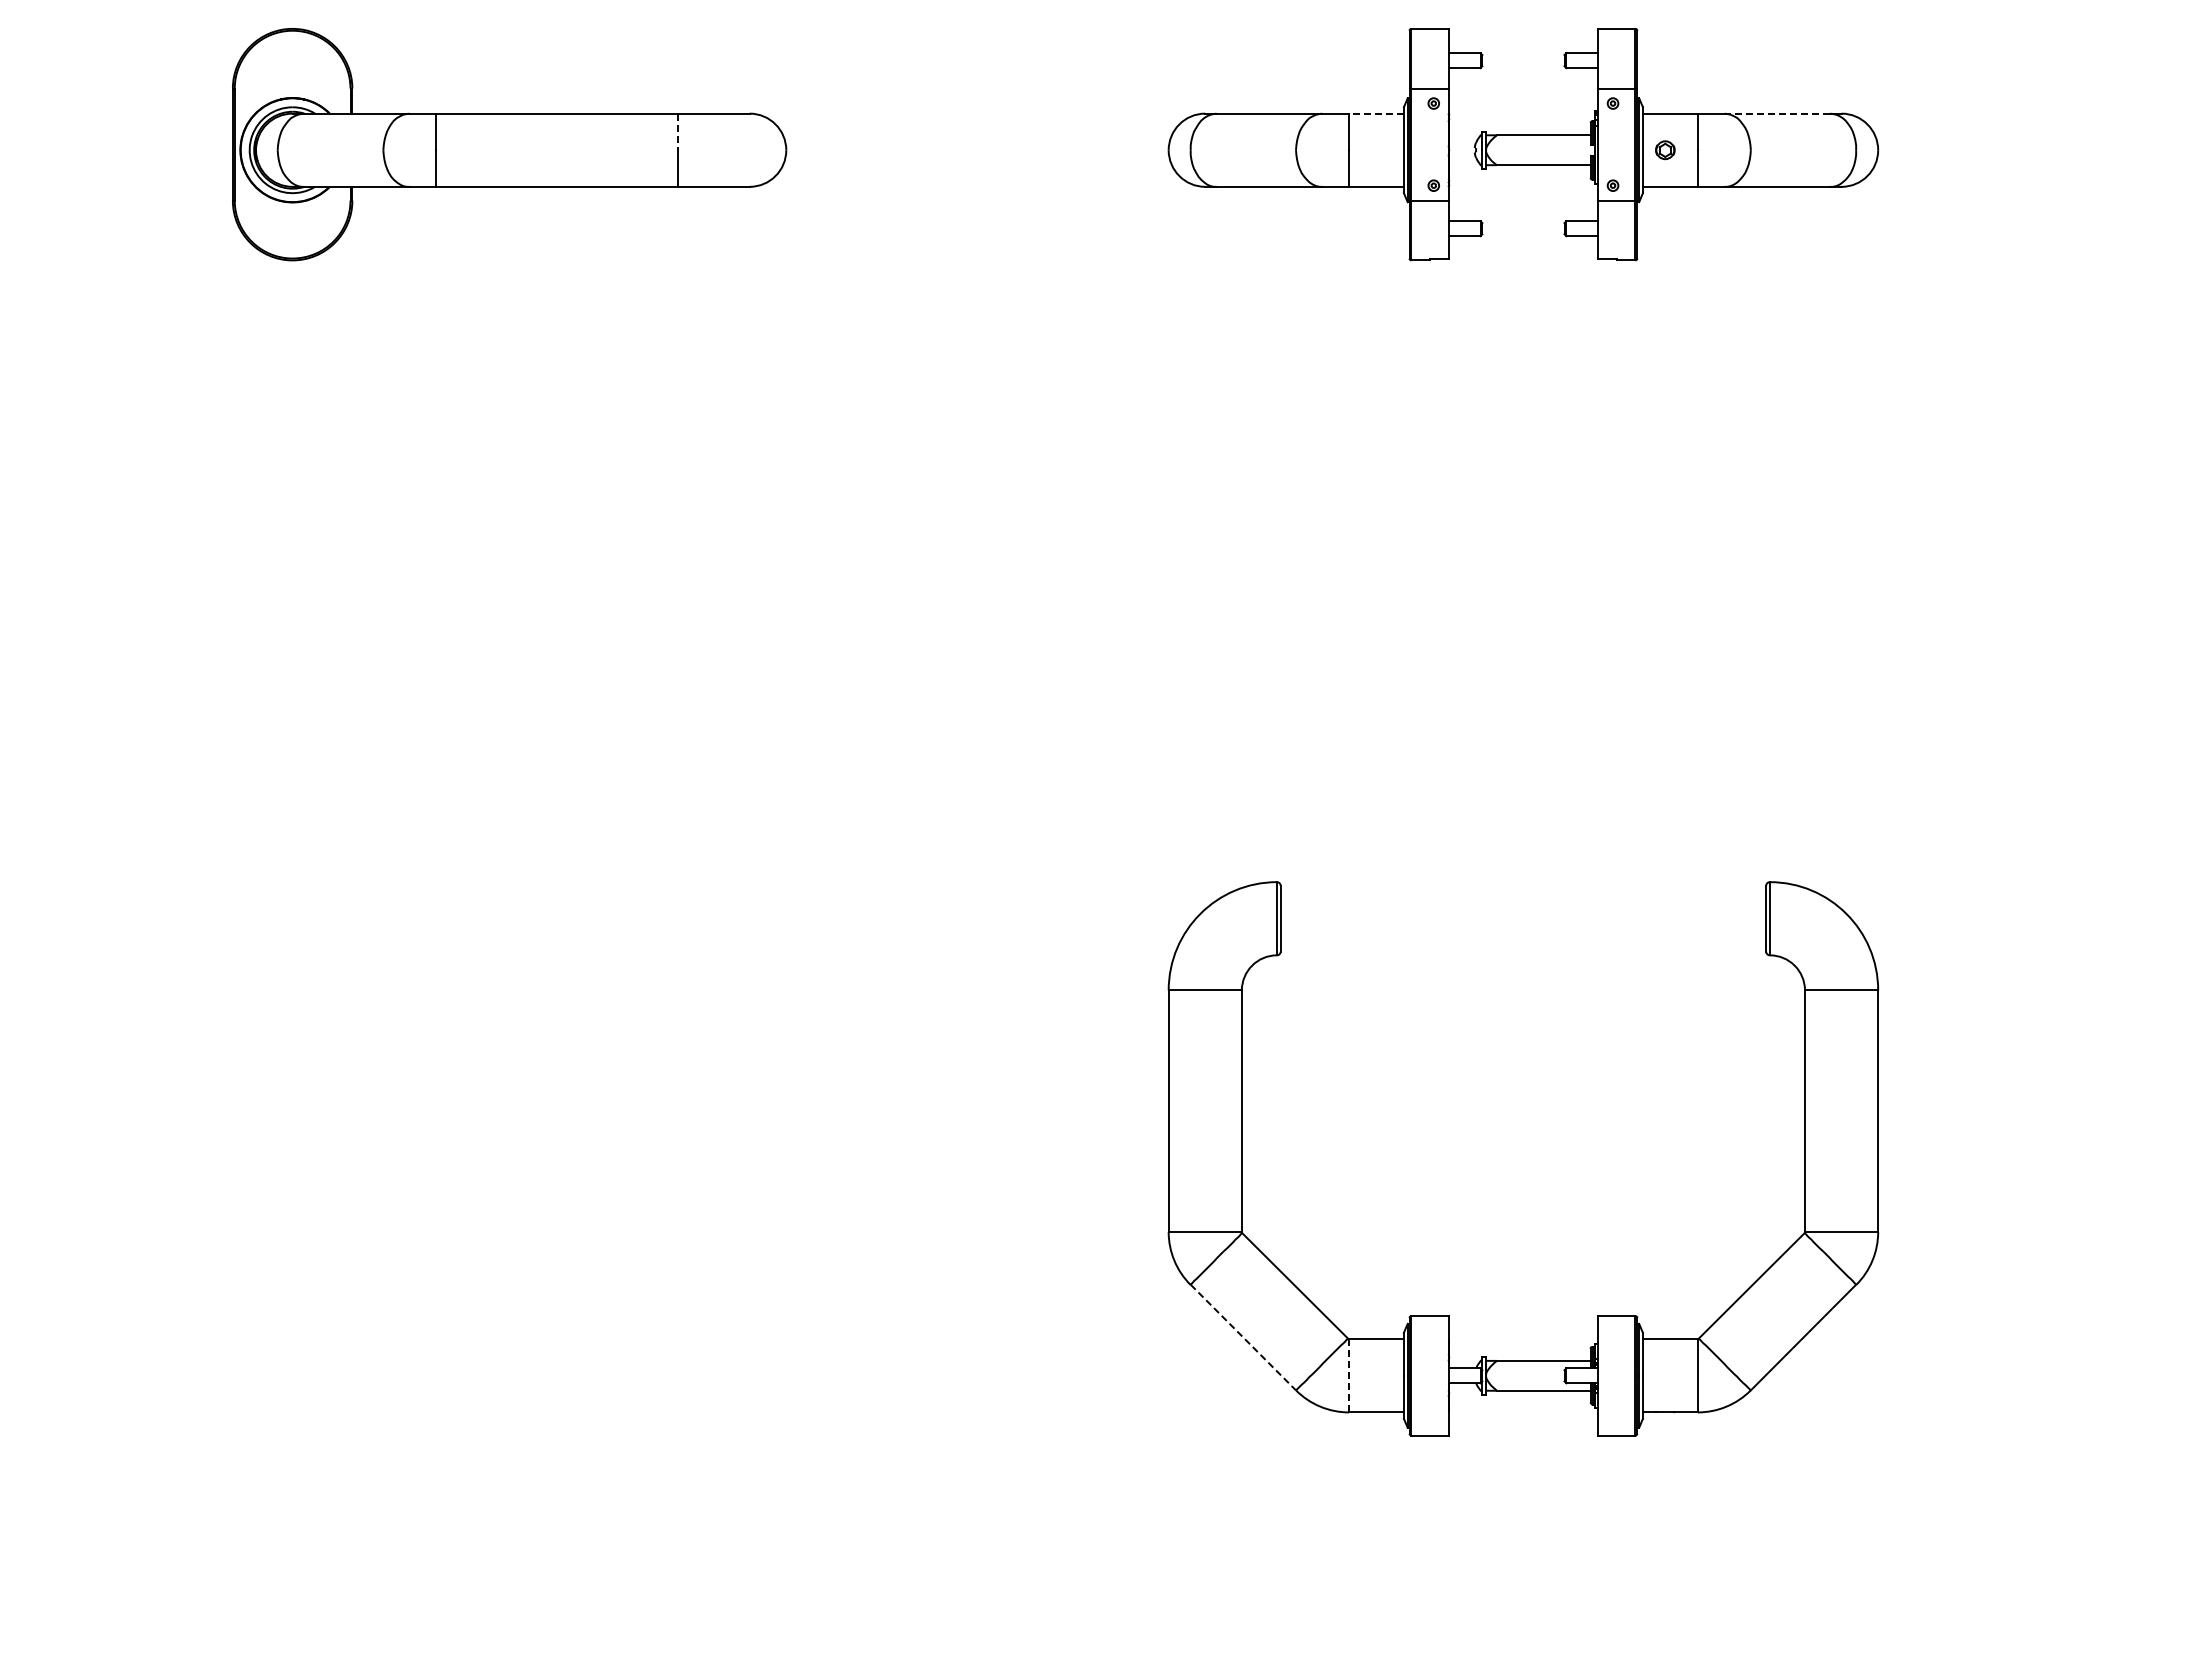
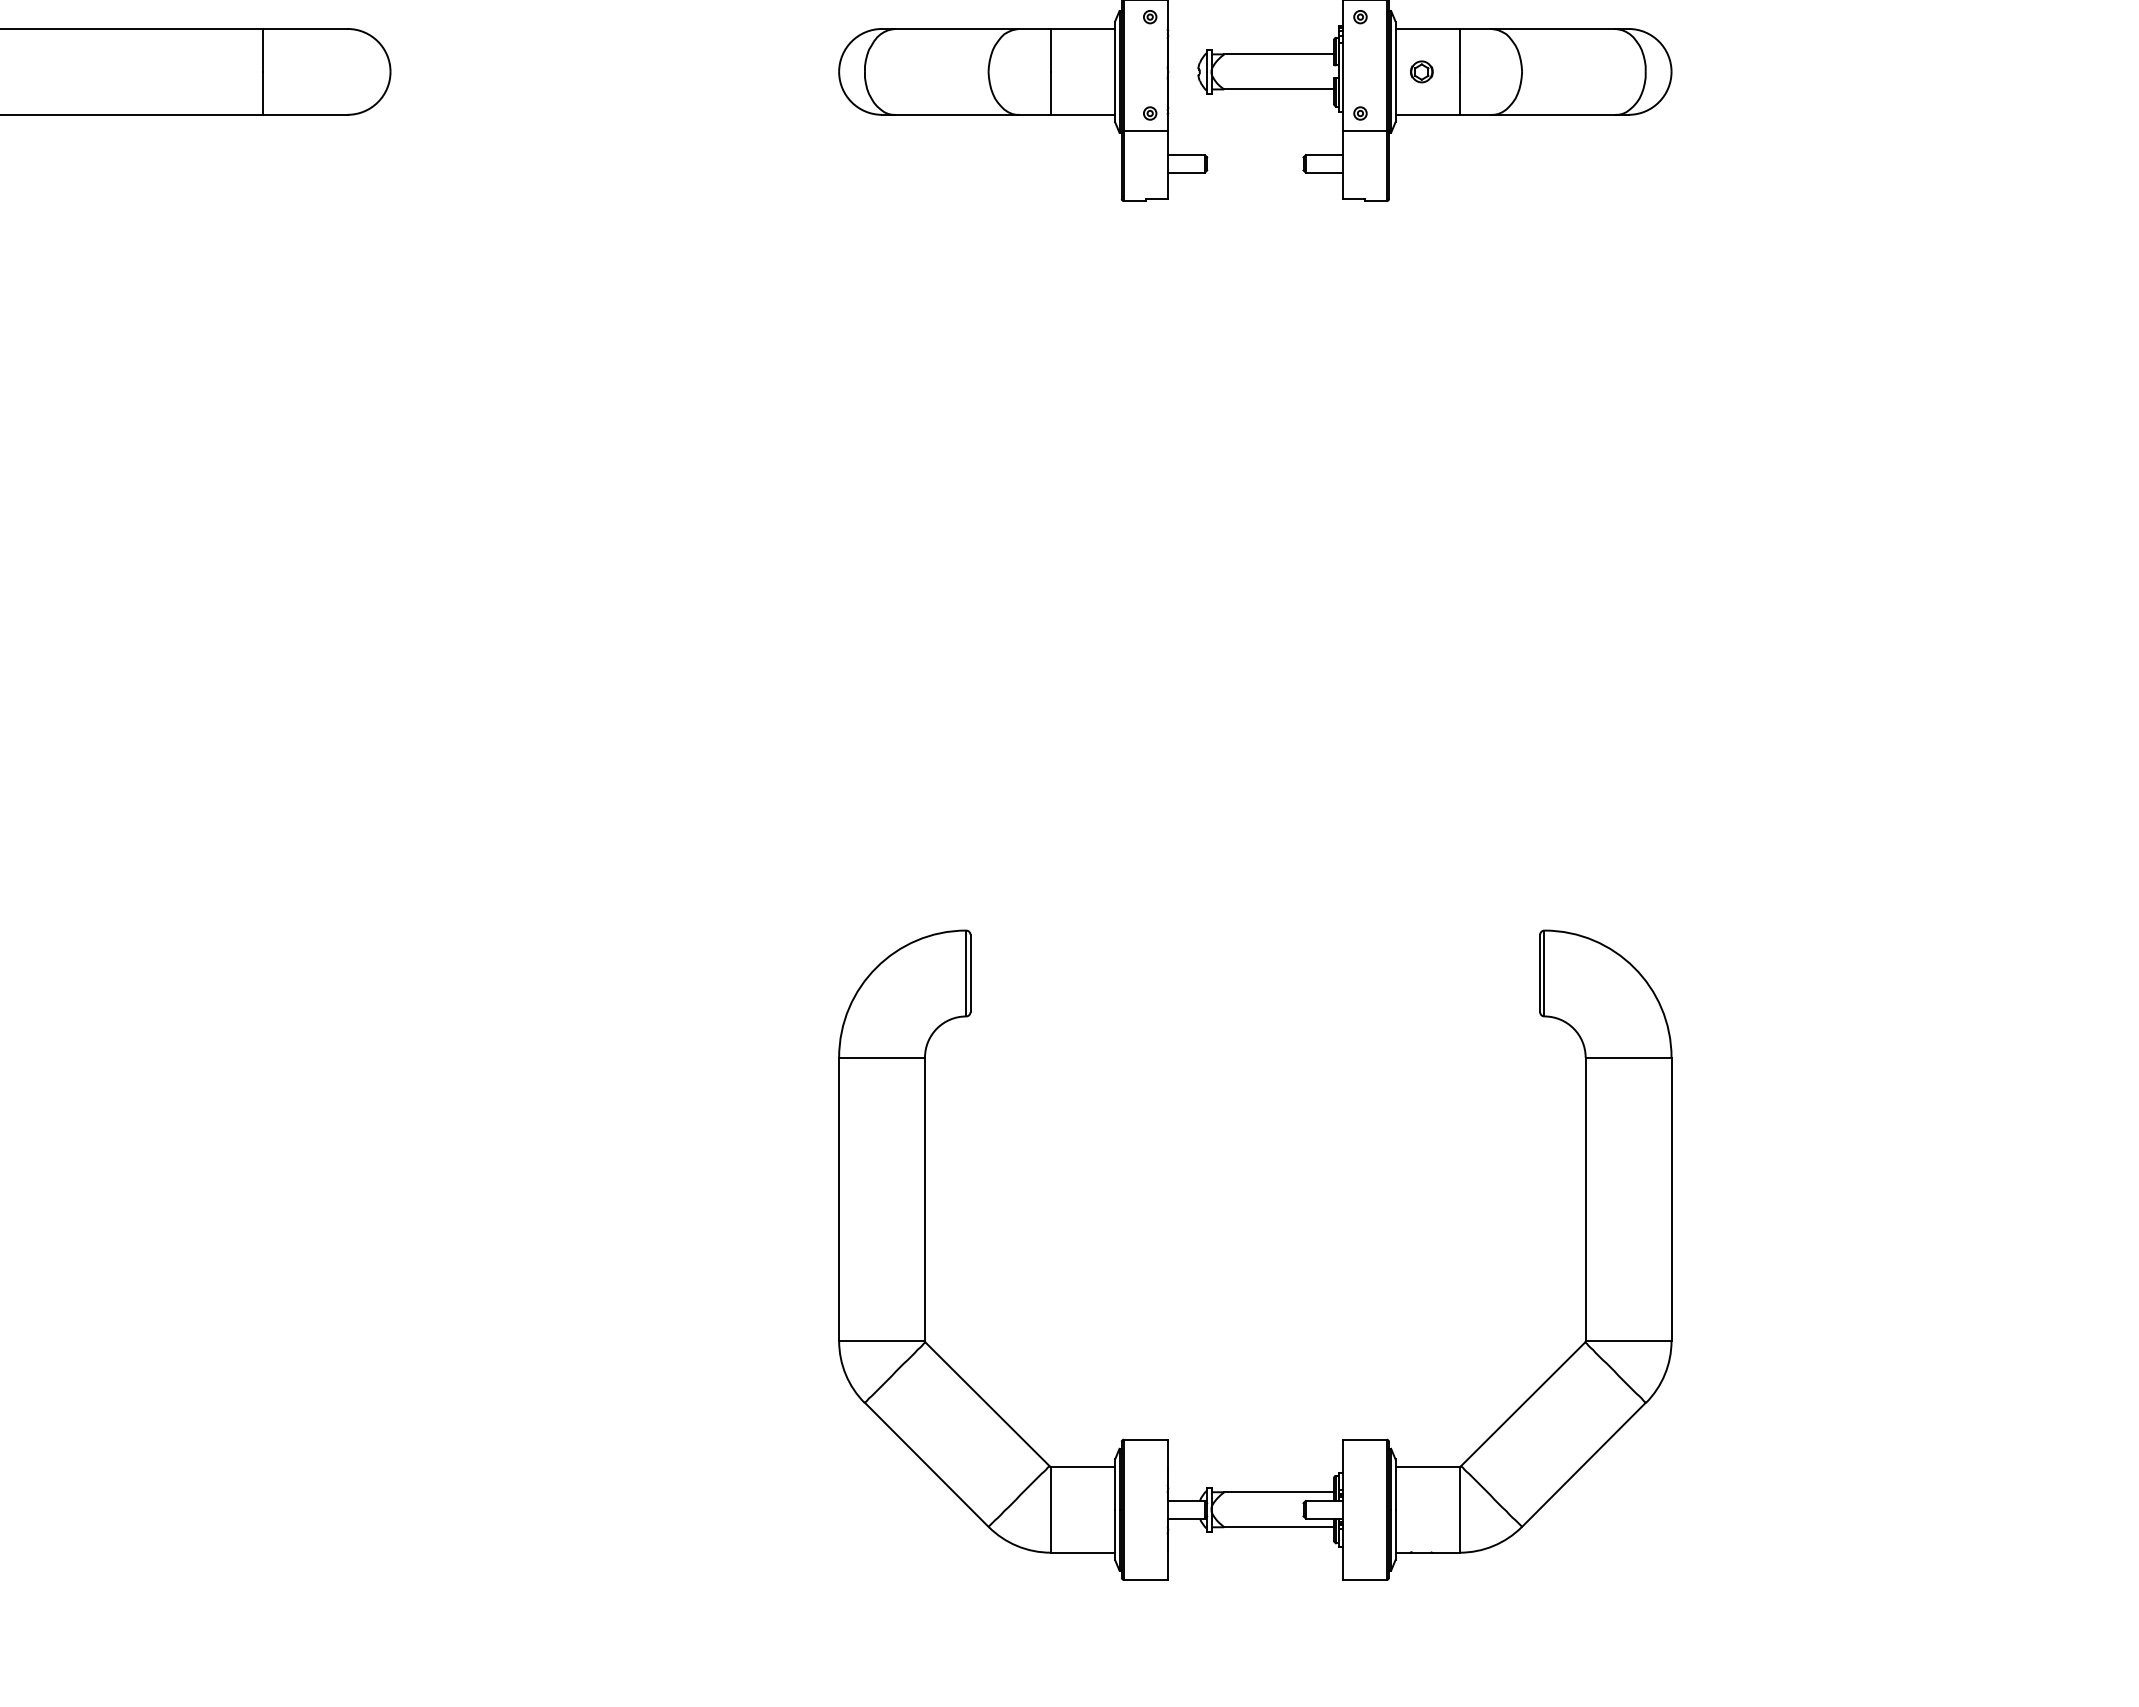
line: (1375, 113) -> (1081, 28), dashed -> solid
line: (1777, 113) -> (1553, 28), dashed -> solid
line: (678, 132) -> (264, 51), dashed -> solid
line: (1243, 1337) -> (926, 1464), dashed -> solid
line: (1349, 1375) -> (1051, 1509), dashed -> solid

